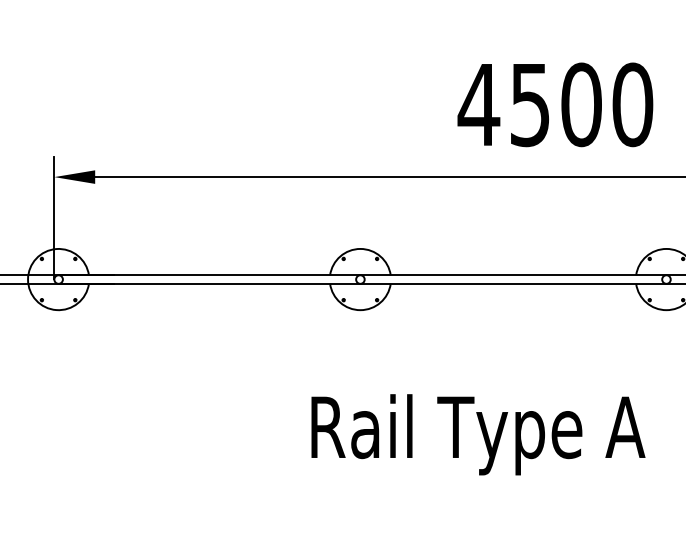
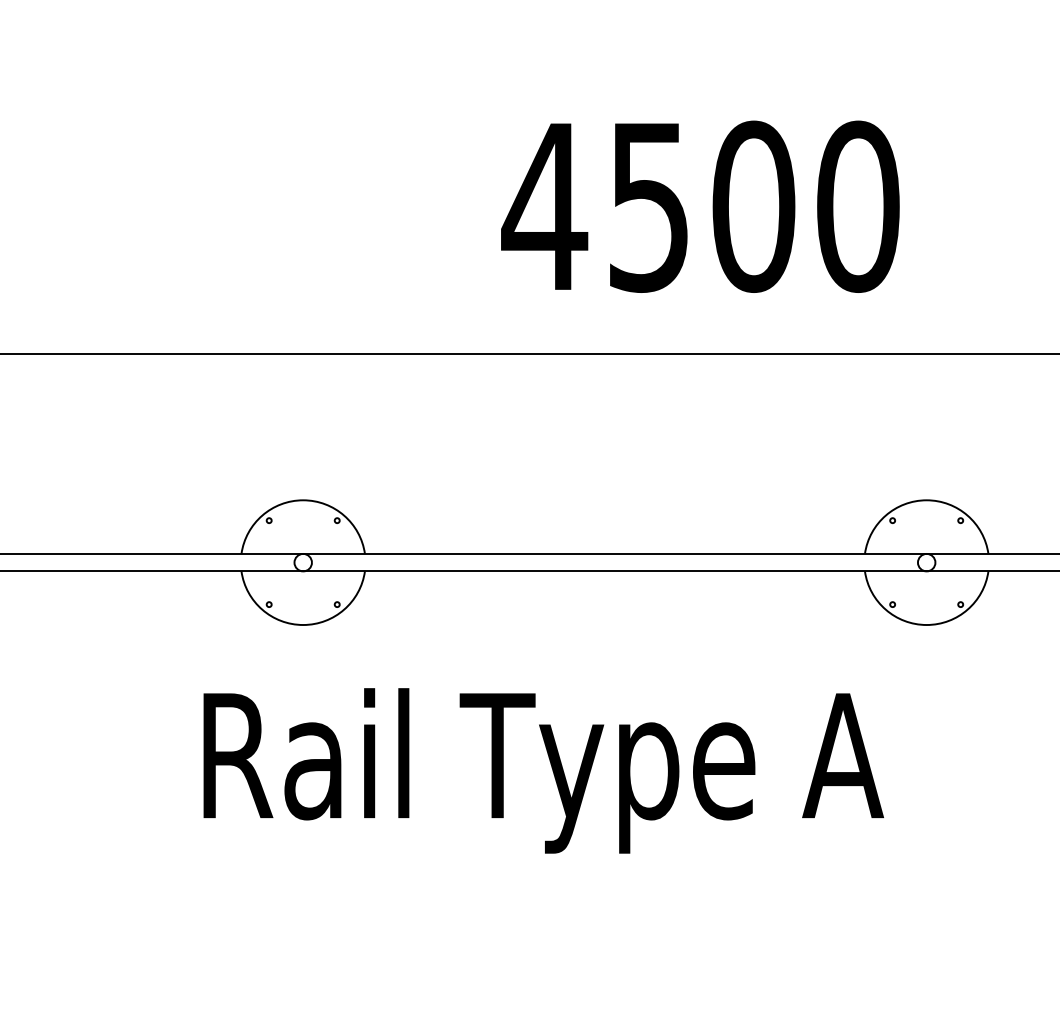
text: (478, 434) -> (543, 770), moved

